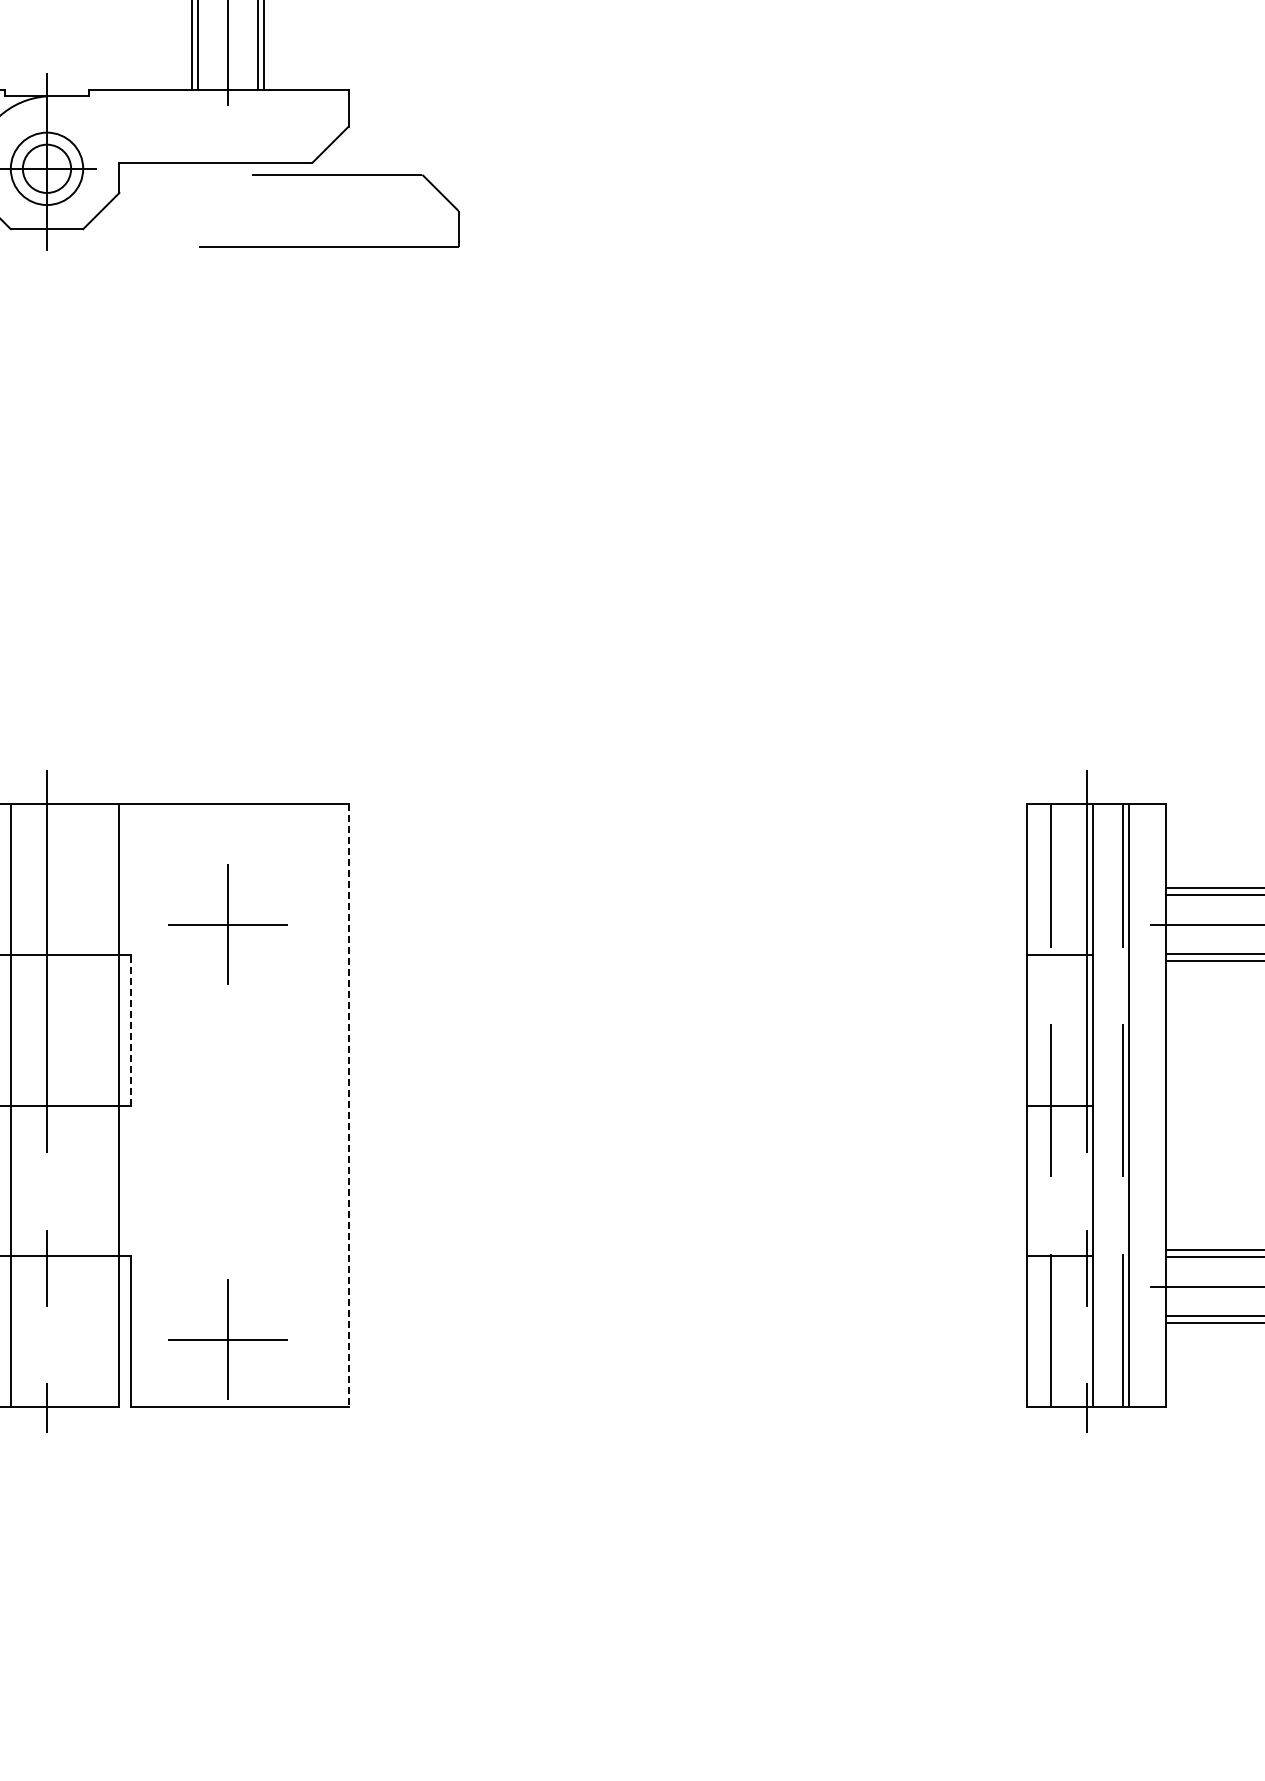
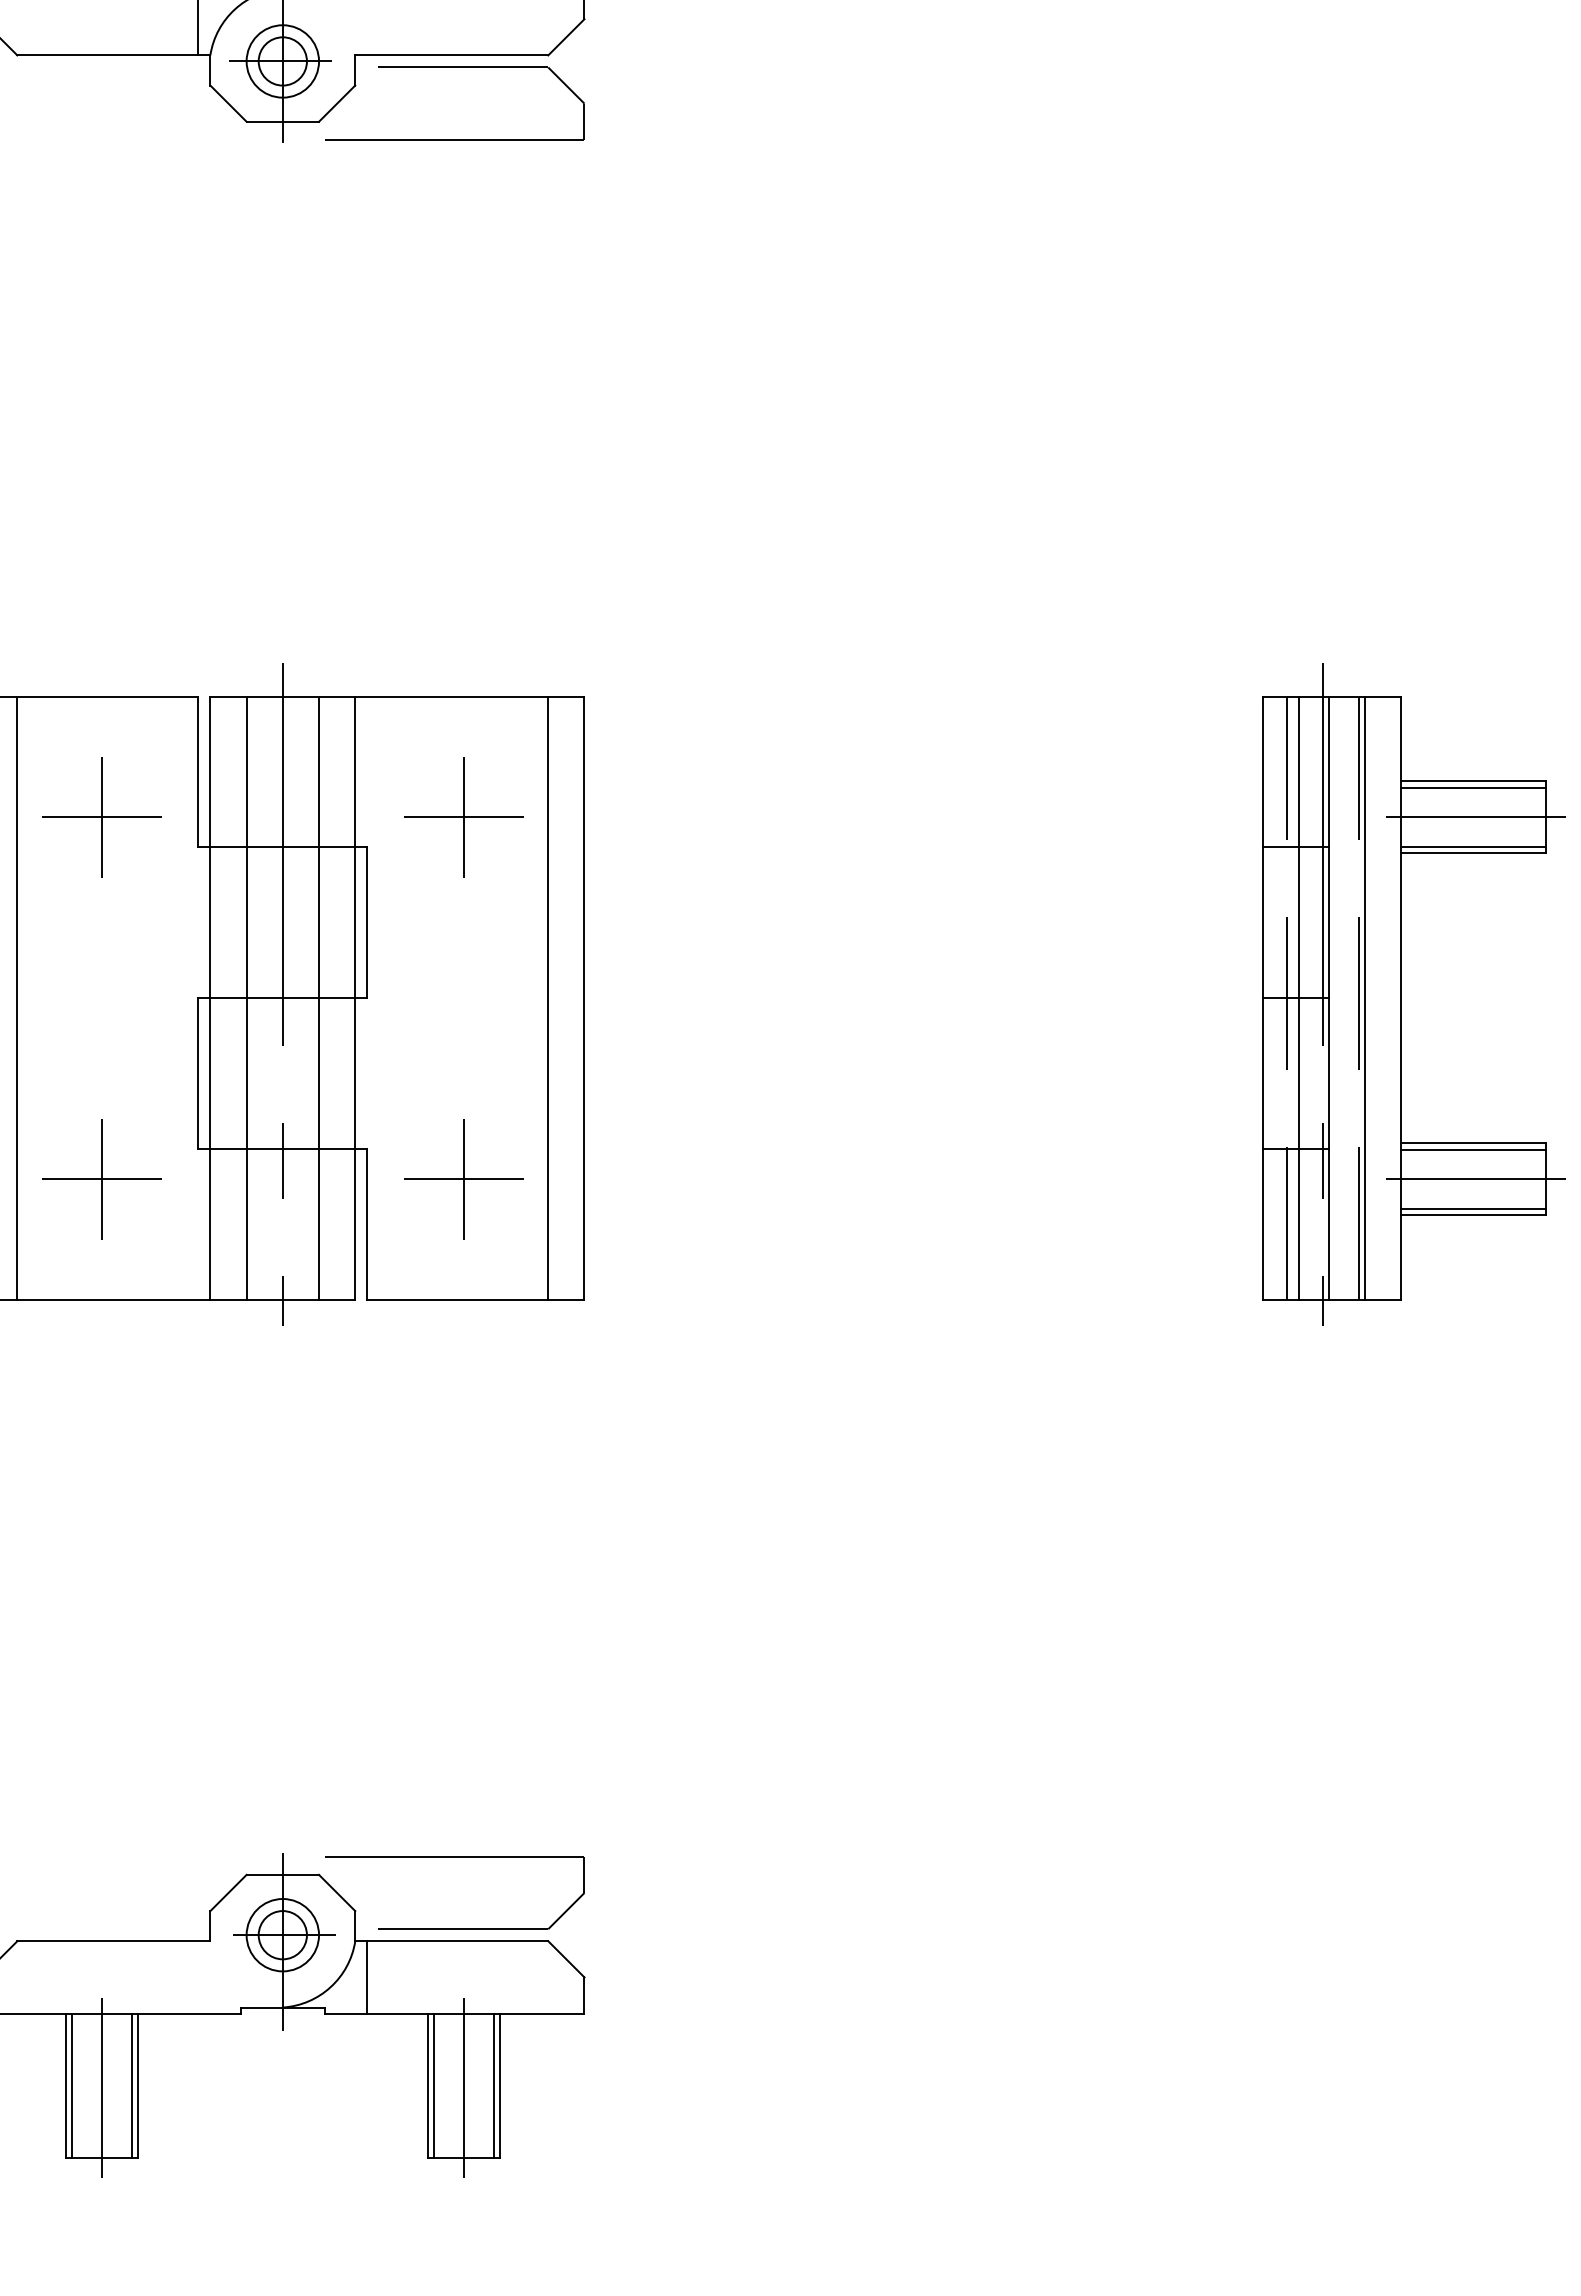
part: (328, 174) -> (454, 67), moved
line: (131, 1029) -> (367, 922), dashed -> solid
line: (83, 1104) -> (319, 997), added
line: (312, 1104) -> (548, 997), added
line: (1062, 1104) -> (1298, 997), added
line: (348, 1105) -> (584, 998), dashed -> solid
part: (227, 1339) -> (463, 1179), moved

